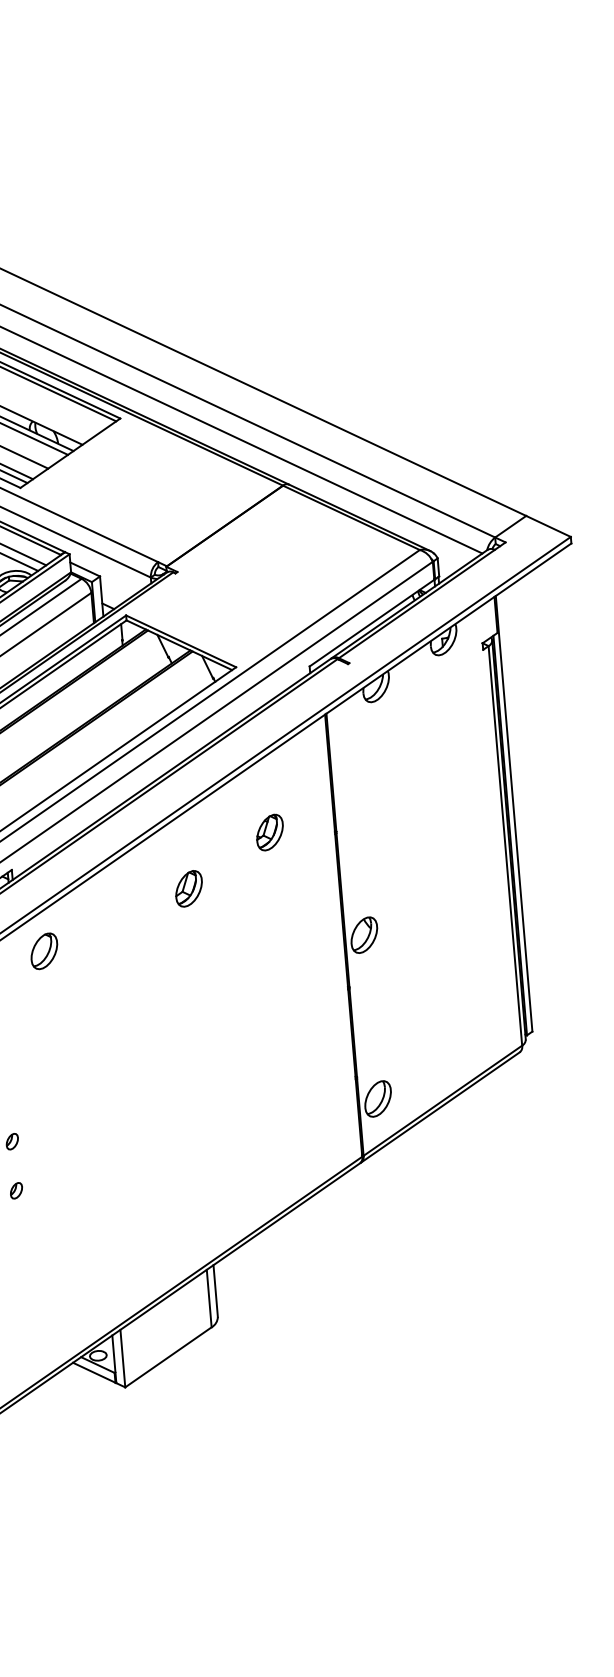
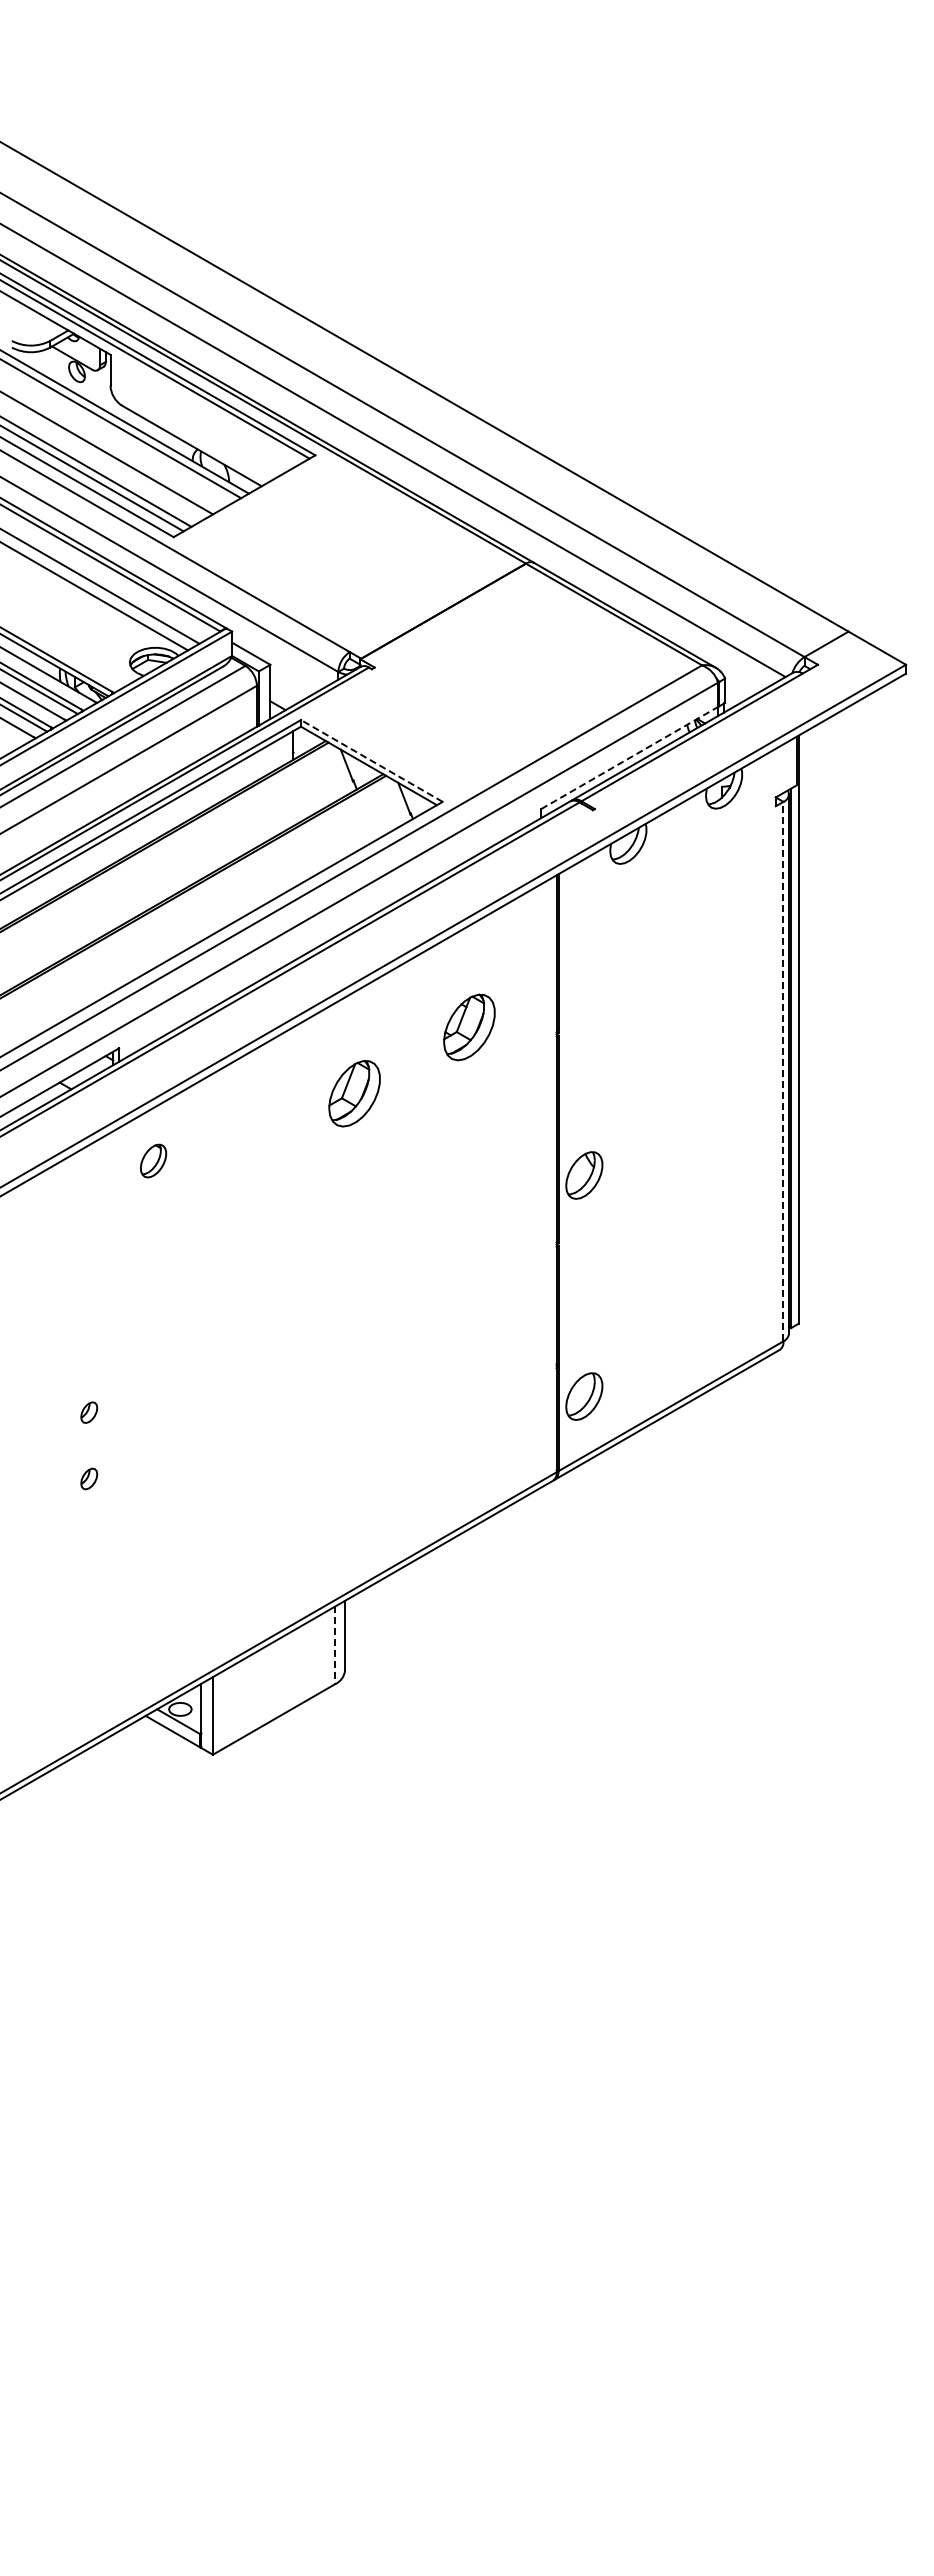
line: (372, 622) -> (630, 757), solid -> dashed
line: (180, 641) -> (371, 760), solid -> dashed
part: (270, 831) -> (469, 1026), size x1.4
line: (505, 845) -> (783, 1071), solid -> dashed
part: (189, 888) -> (354, 1093), size x1.4
part: (44, 950) -> (153, 1160), size x0.7
line: (209, 1298) -> (335, 1645), solid -> dashed

